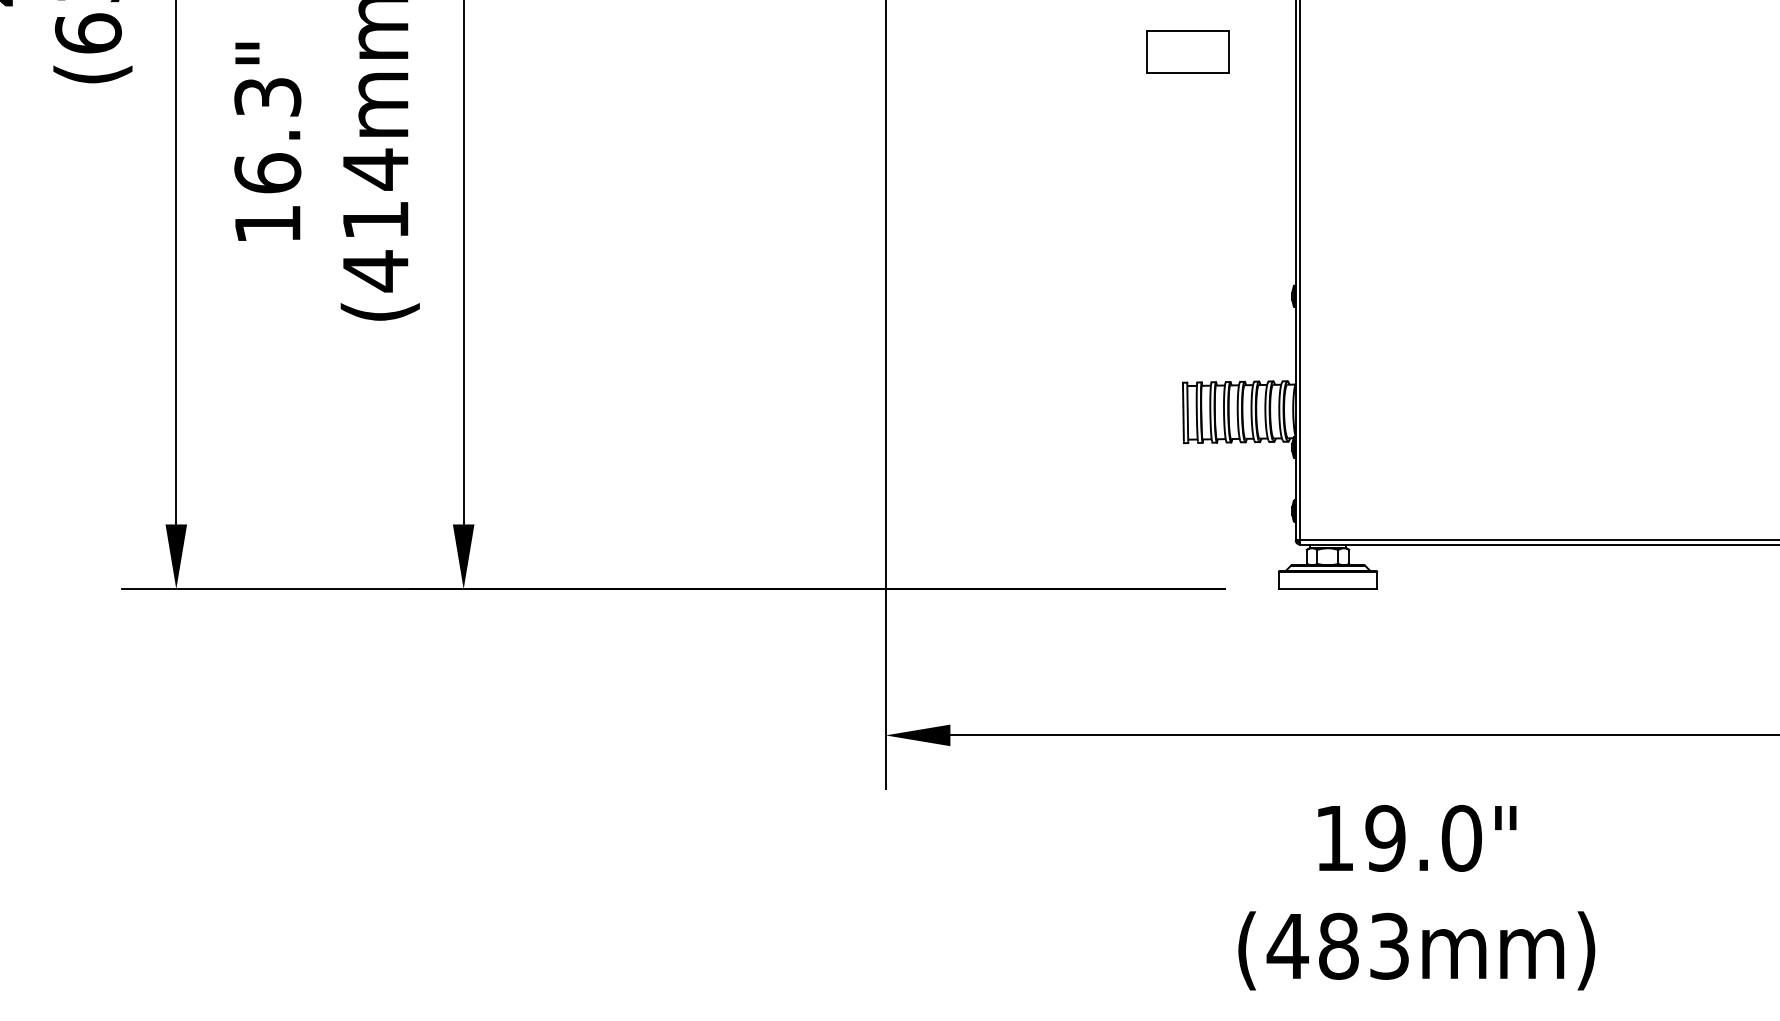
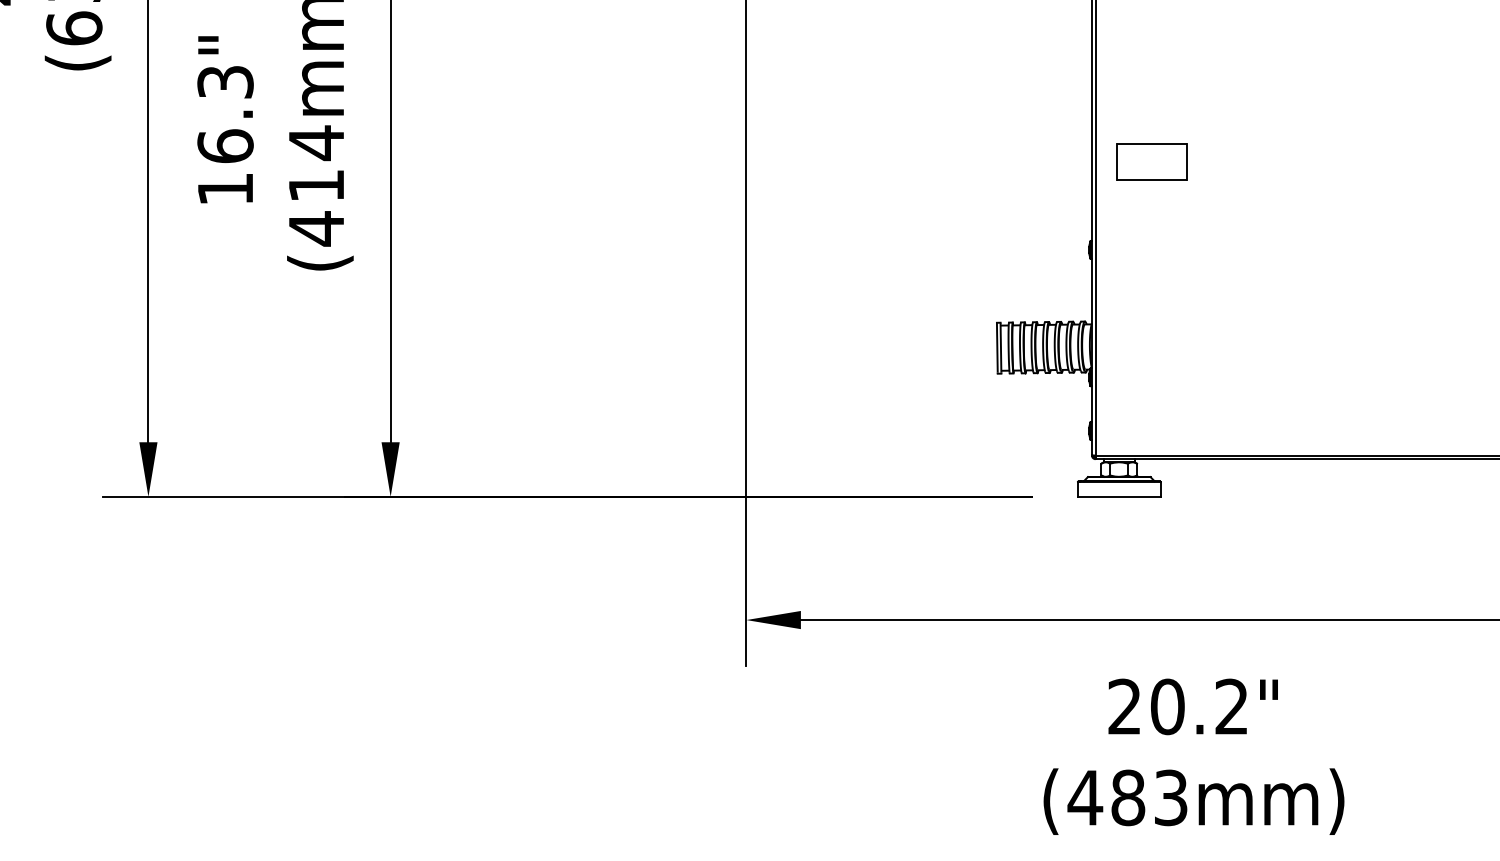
part: (1187, 51) -> (1151, 161), moved
text: (1398, 837) -> (1178, 706), 19.0" -> 20.2"

